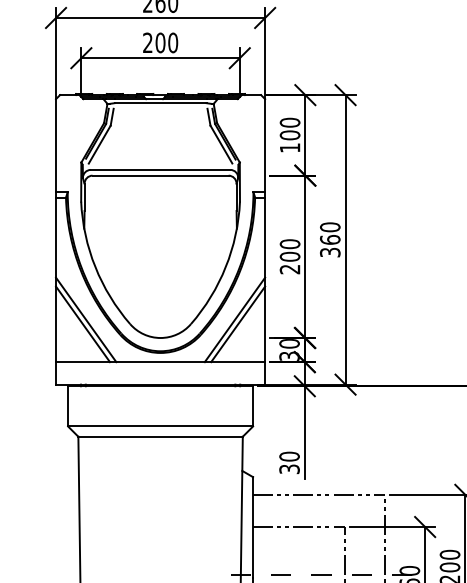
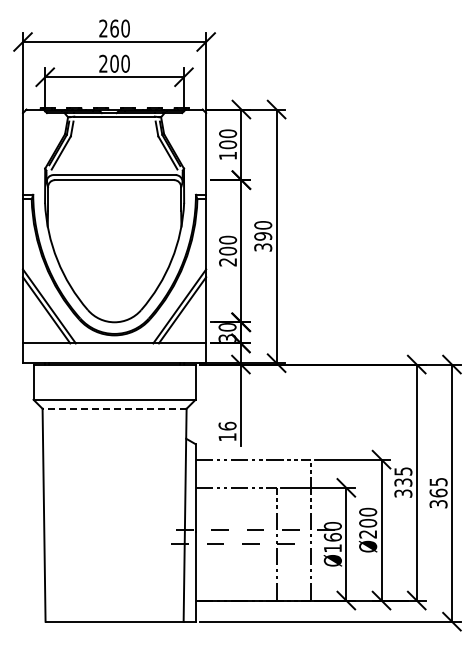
text: (330, 240) -> (263, 236), 360 -> 390
line: (160, 436) -> (114, 408), solid -> dashed
text: (289, 462) -> (227, 431), 30 -> 16

